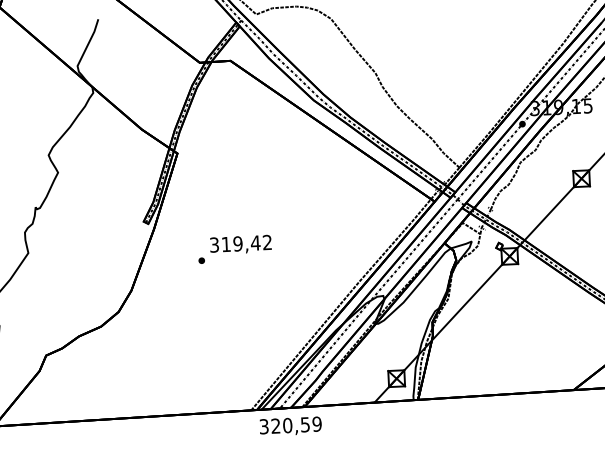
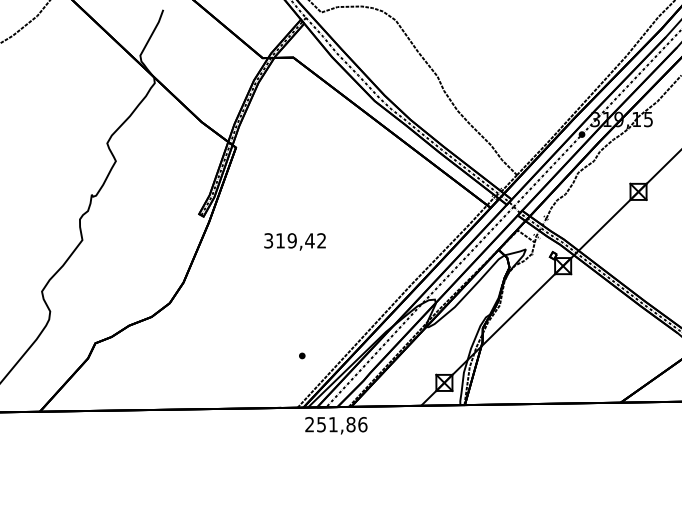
part: (201, 260) -> (302, 355), moved
text: (290, 425) -> (336, 424), 320,59 -> 251,86

